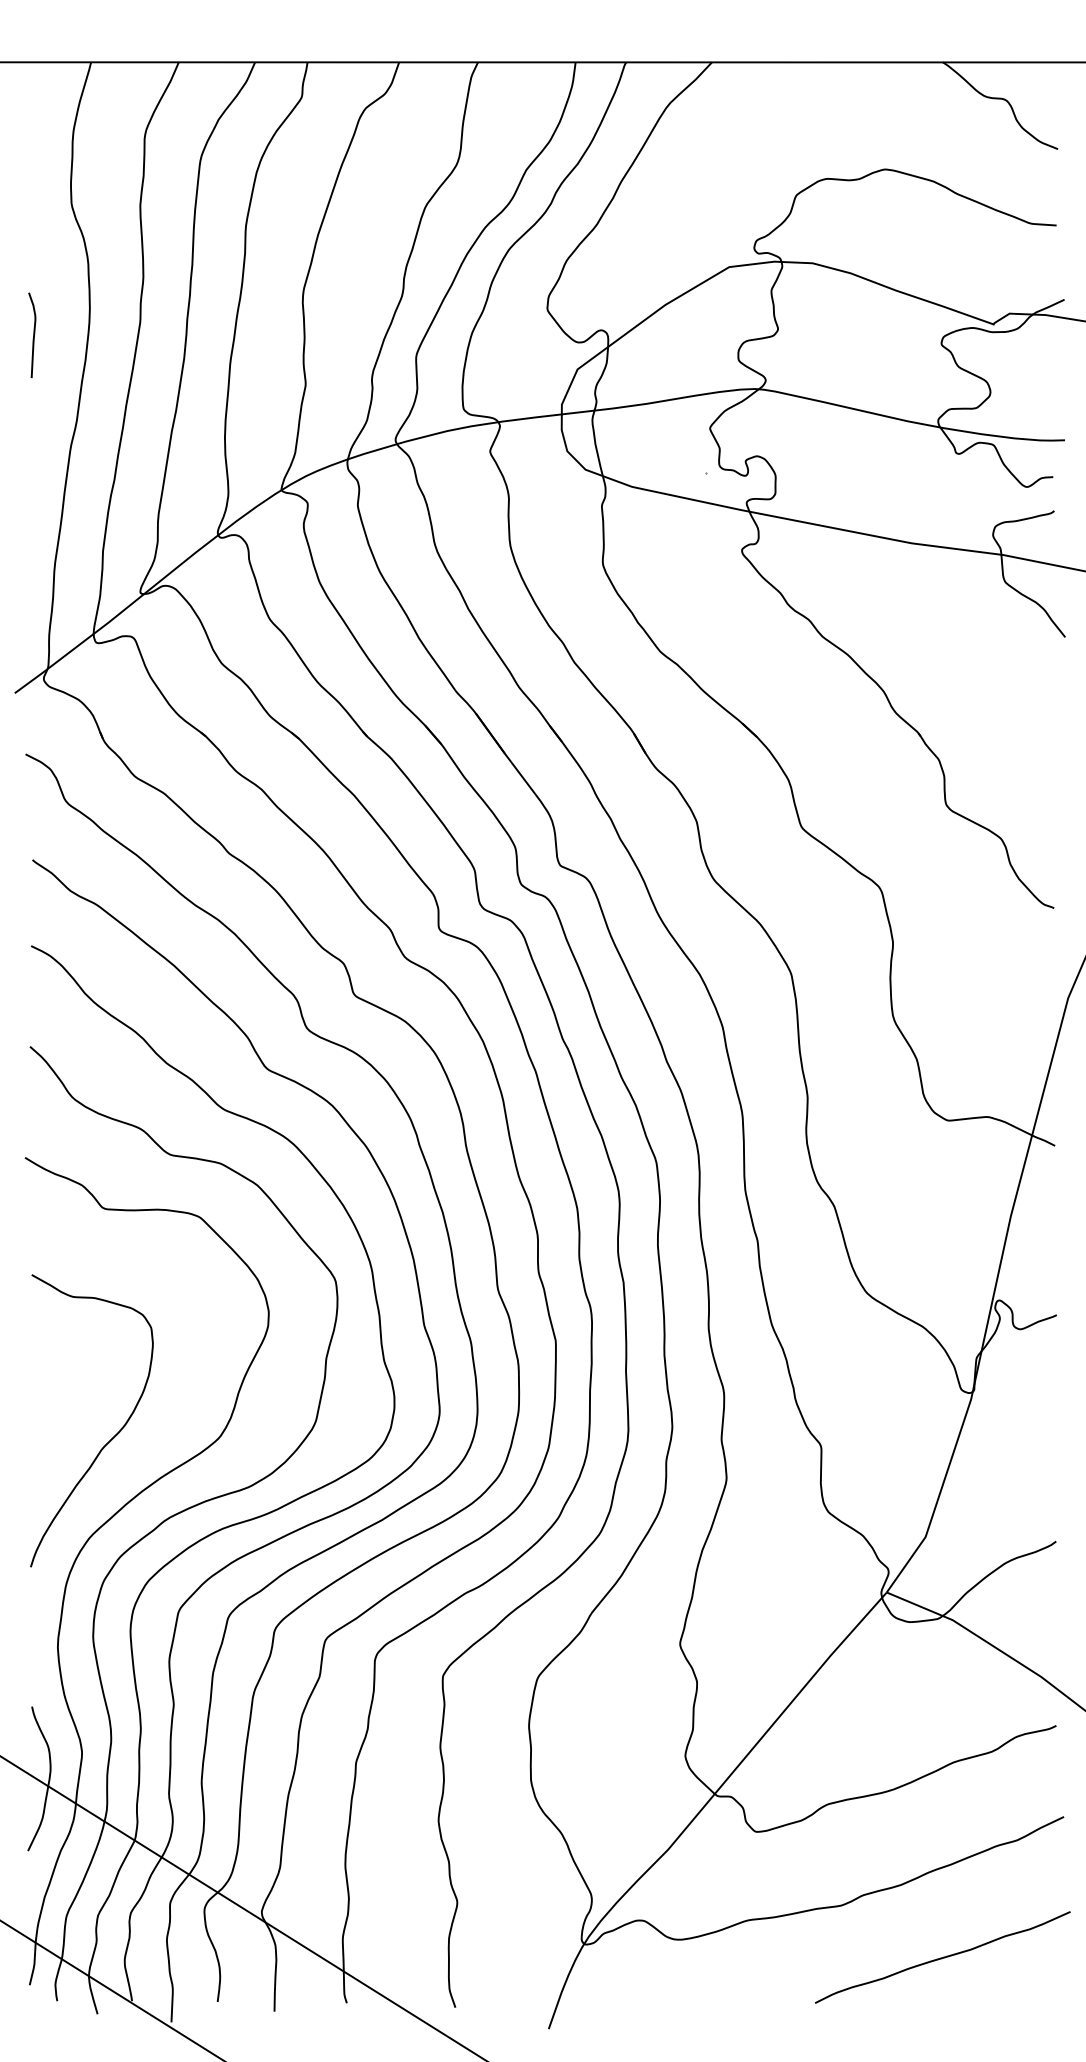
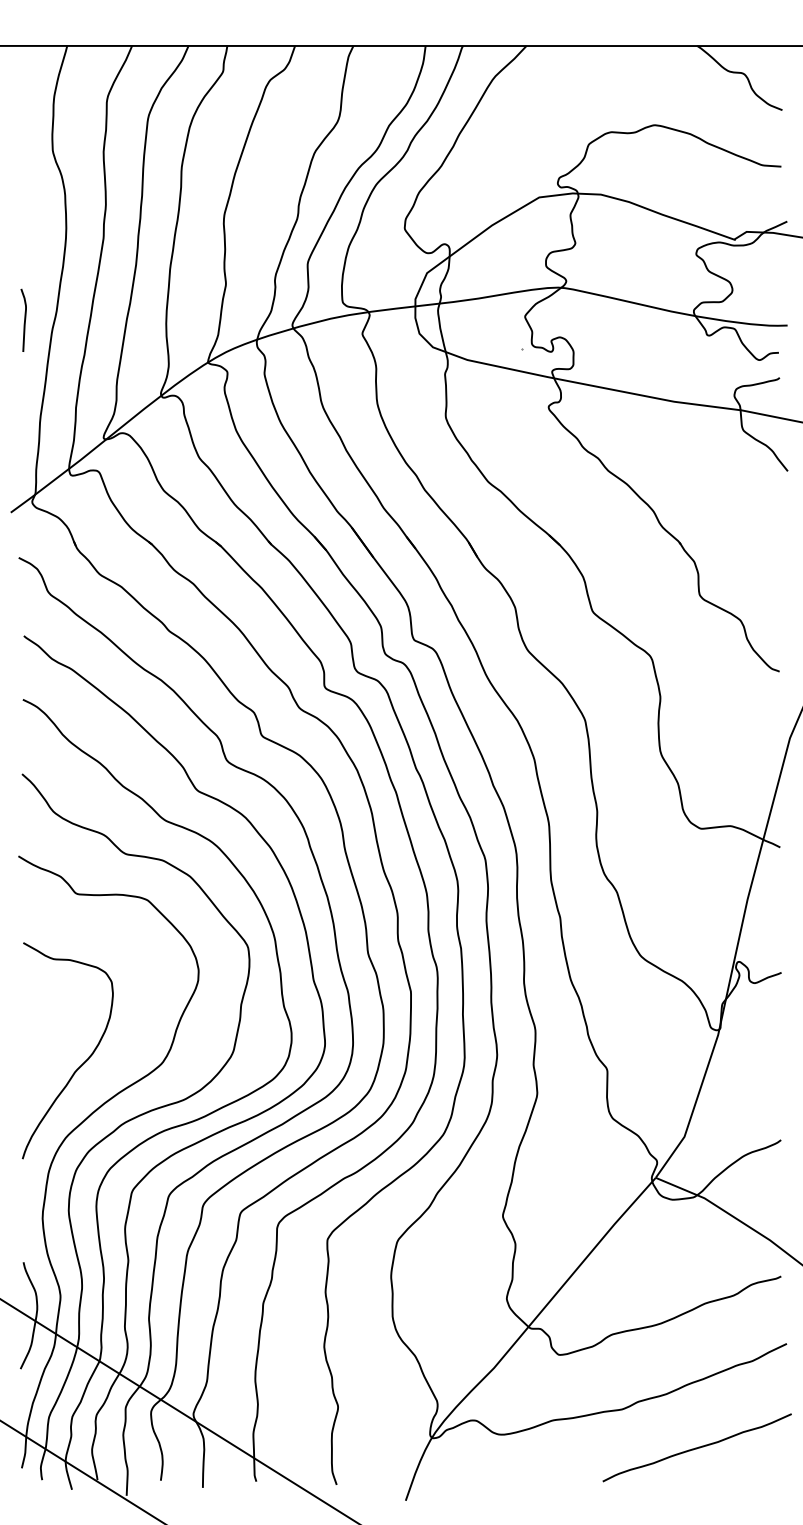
curve: (33, 334) -> (24, 319), moved

